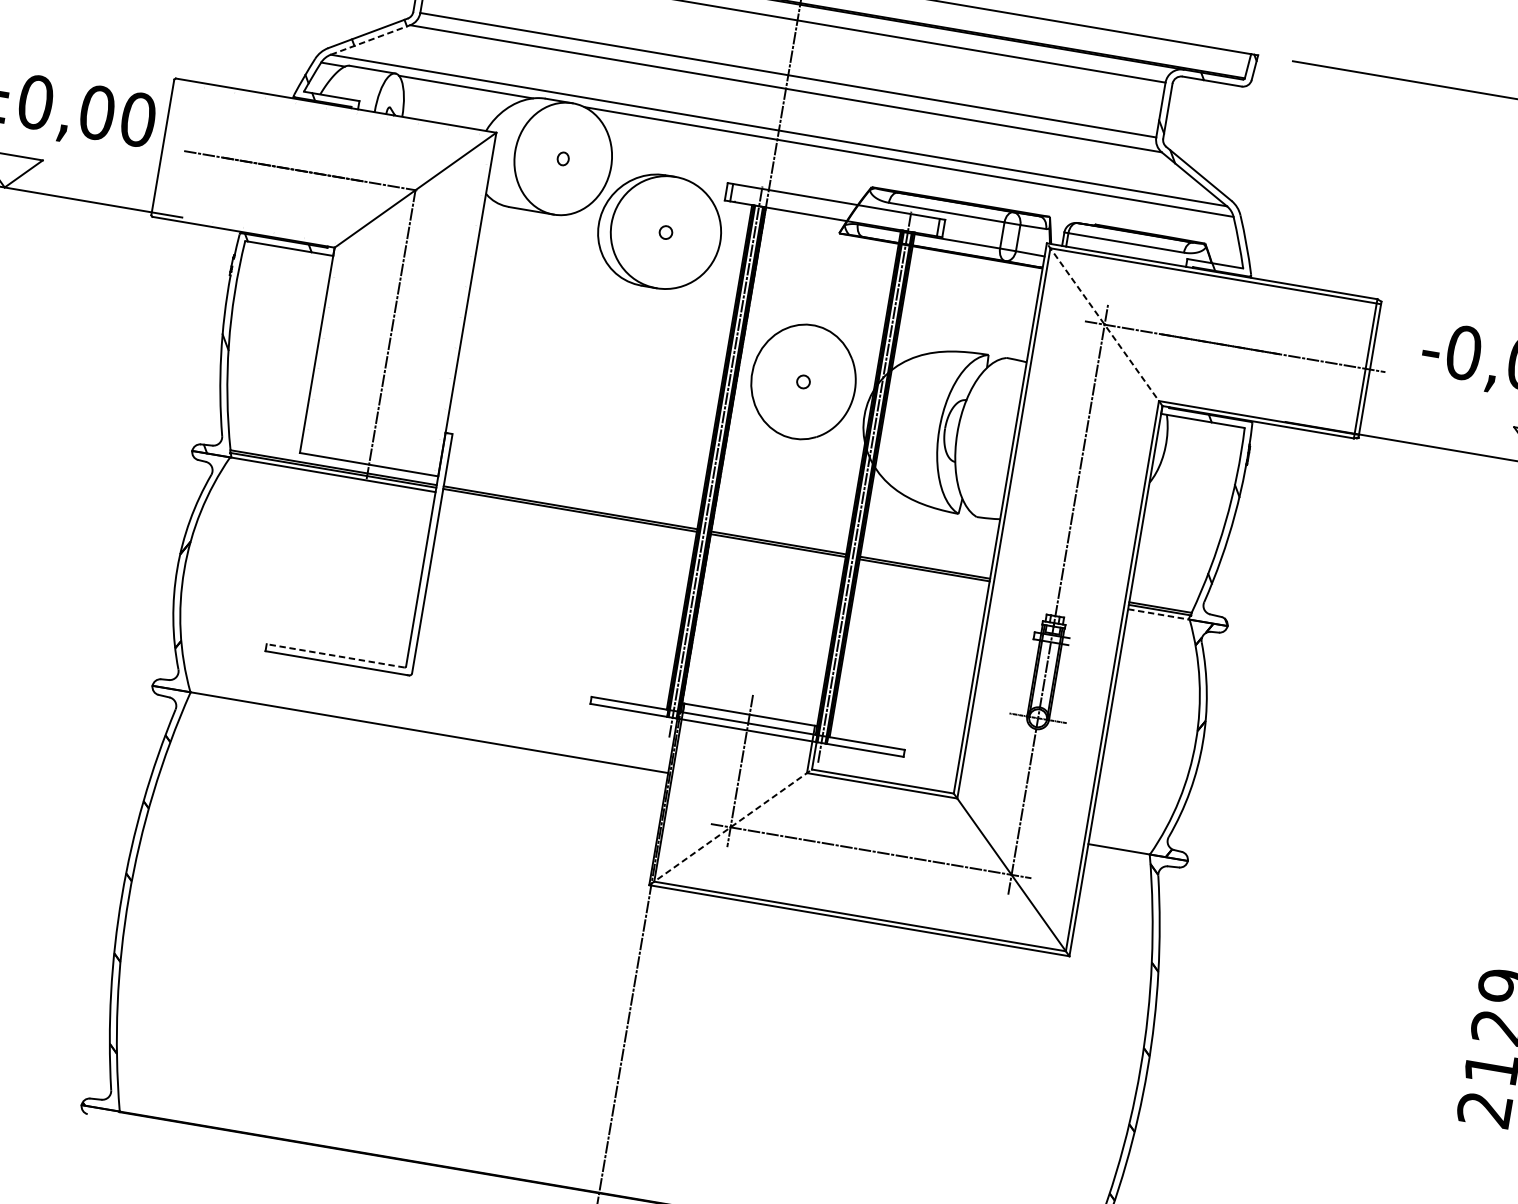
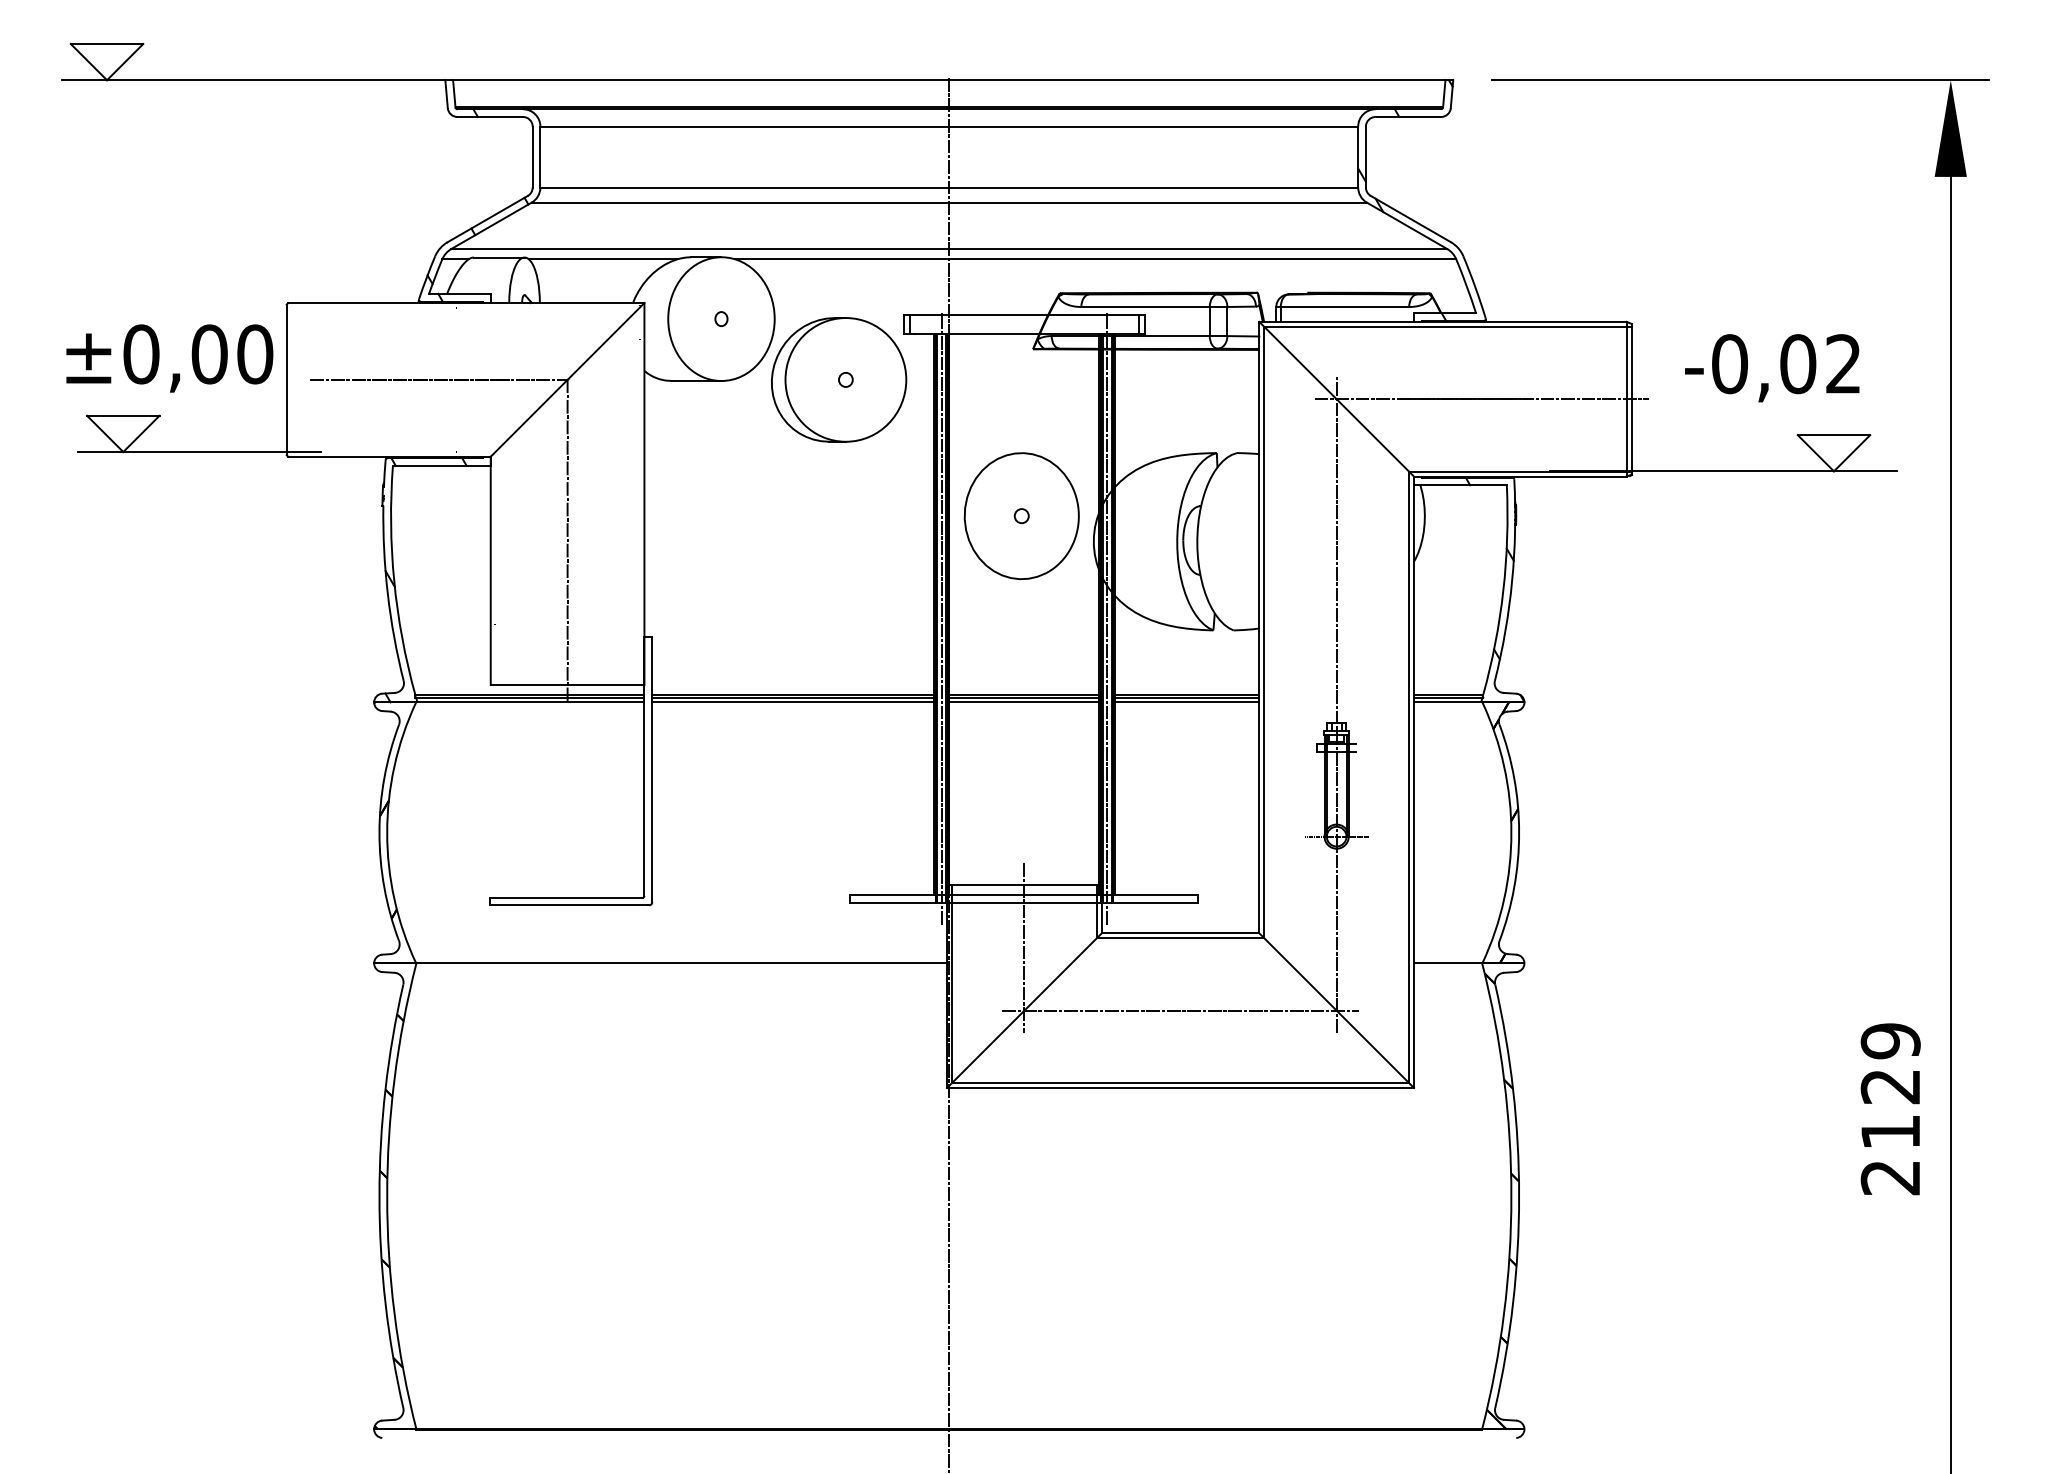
line: (370, 39) -> (491, 225), dashed -> solid
line: (1104, 323) -> (1336, 398), dashed -> solid
line: (569, 514) -> (793, 702), added
line: (777, 550) -> (1024, 702), added
line: (923, 574) -> (1186, 702), added
line: (1158, 614) -> (1447, 702), dashed -> solid
line: (335, 655) -> (566, 897), dashed -> solid
line: (730, 827) -> (1024, 1010), dashed -> solid

